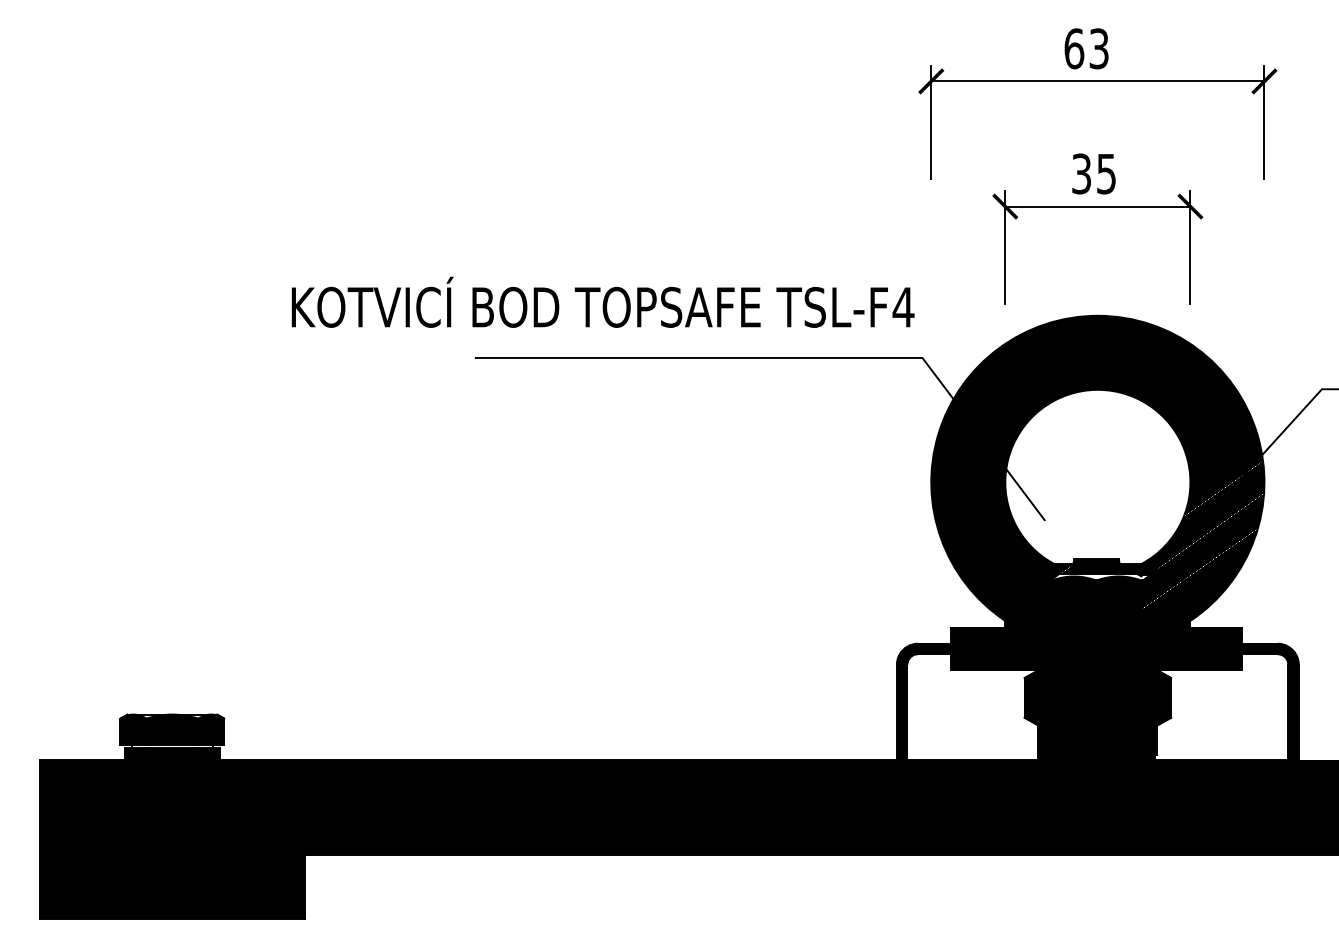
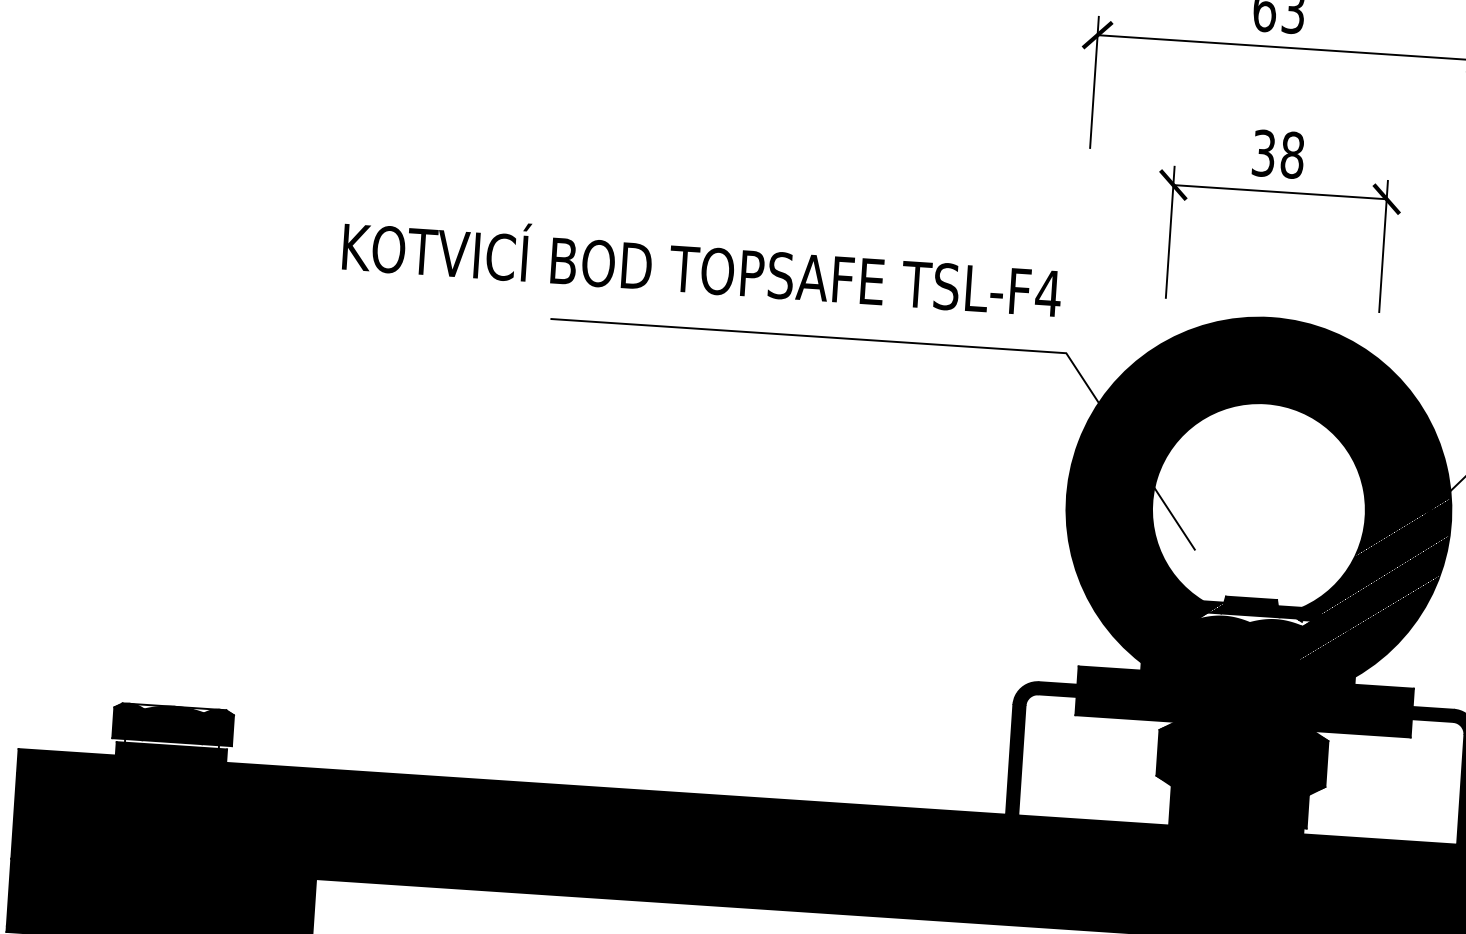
text: (1106, 173) -> (1292, 154), 35 -> 38

